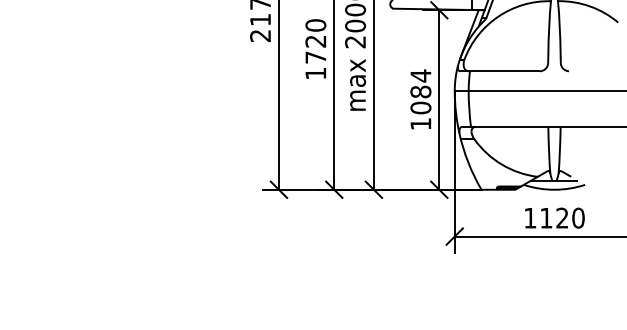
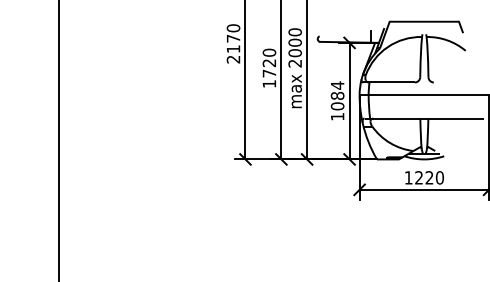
text: (545, 217) -> (418, 177), 1120 -> 1220

